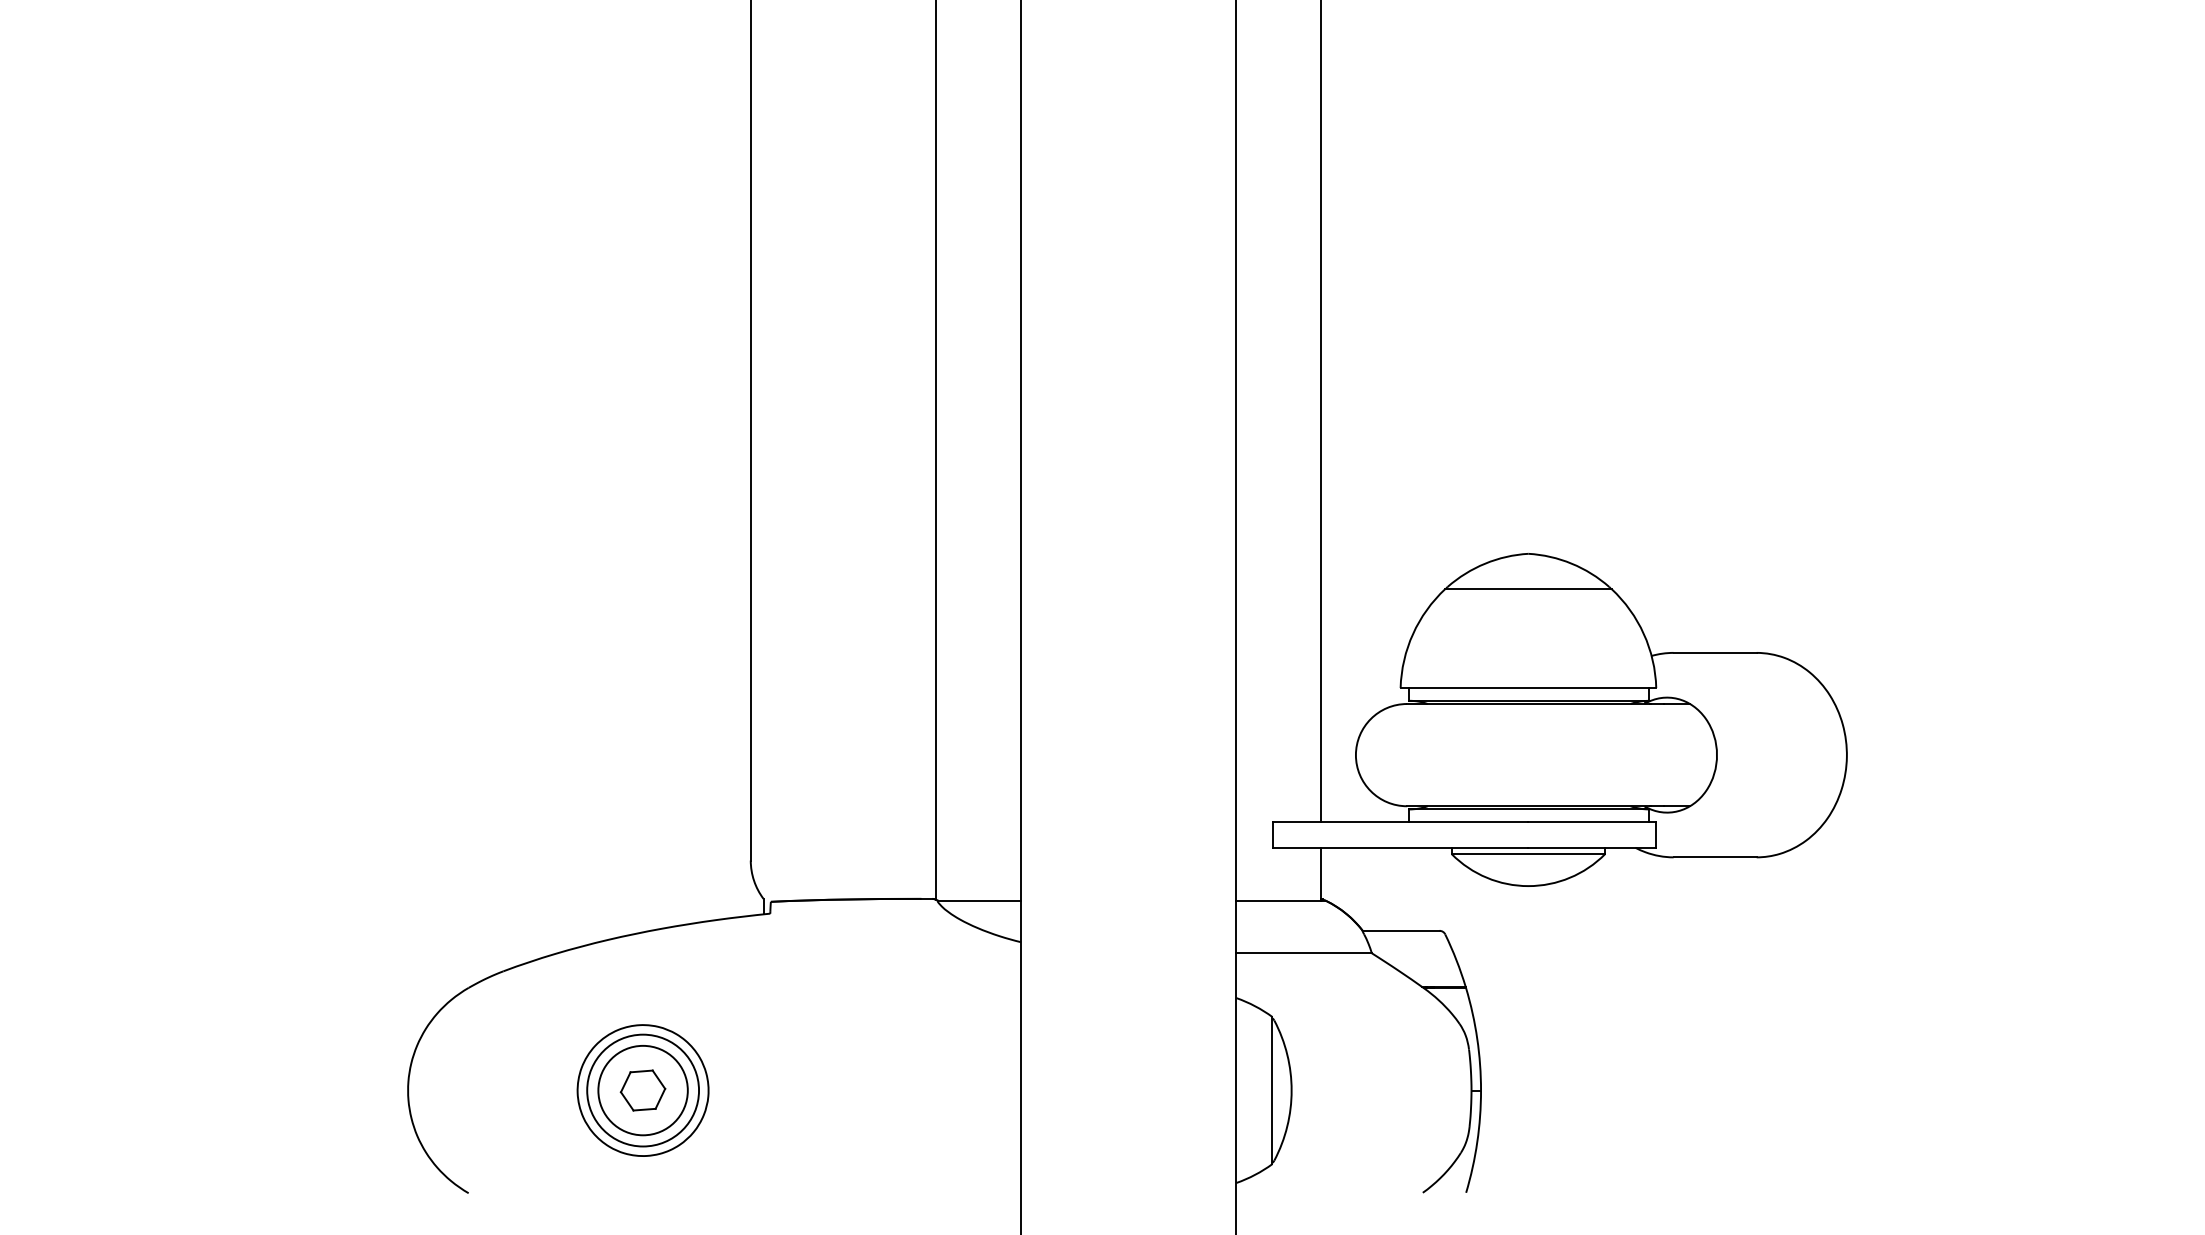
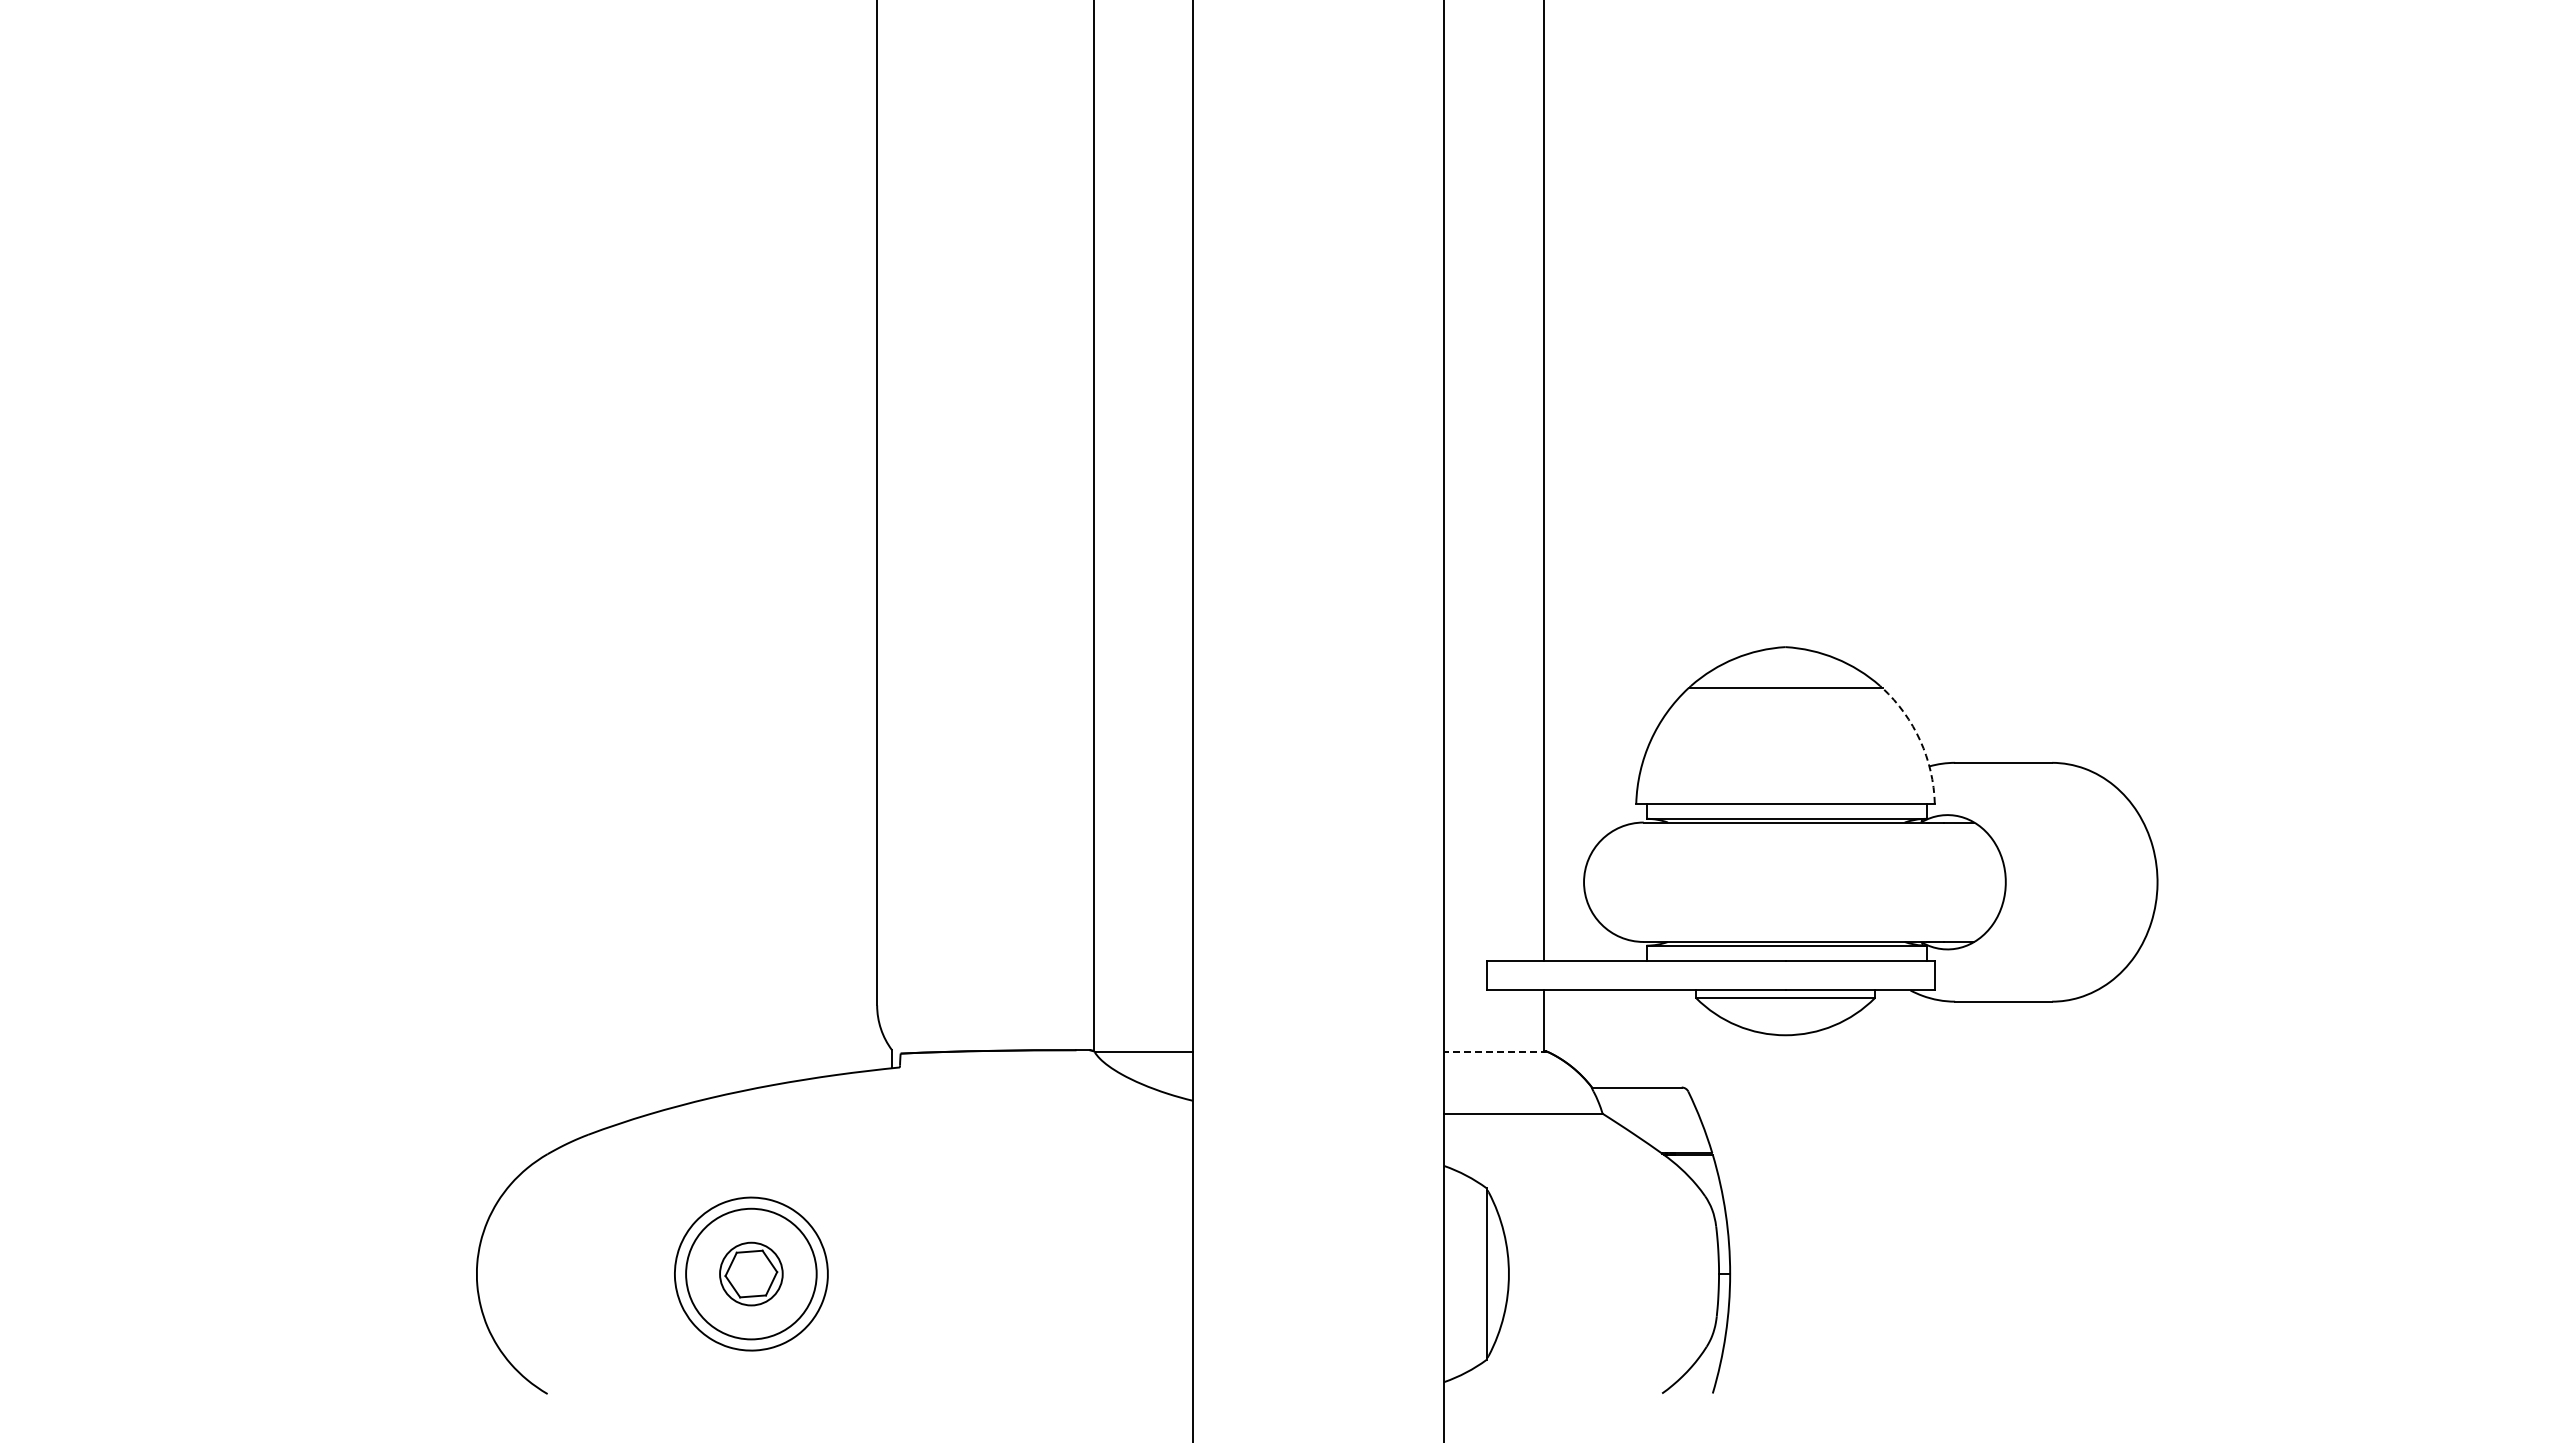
arc: (1643, 633) -> (1920, 740), solid -> dashed
line: (1280, 900) -> (1496, 1052), solid -> dashed
circle: (643, 1090) -> (751, 1273), size x0.6

